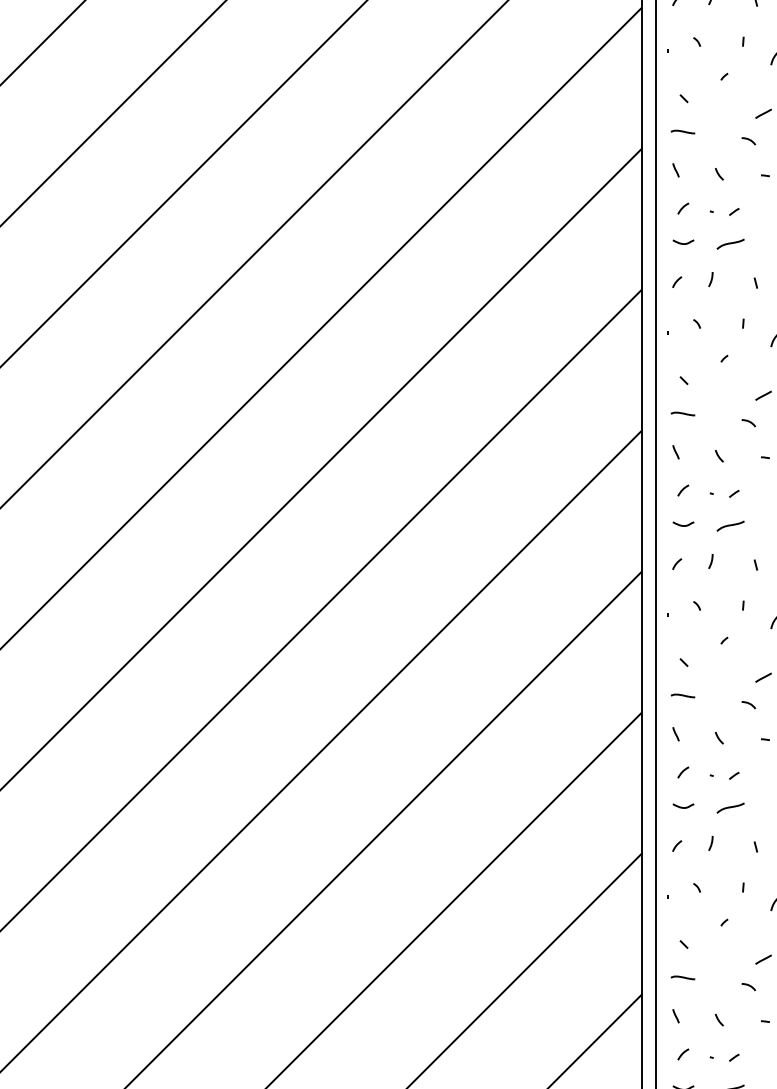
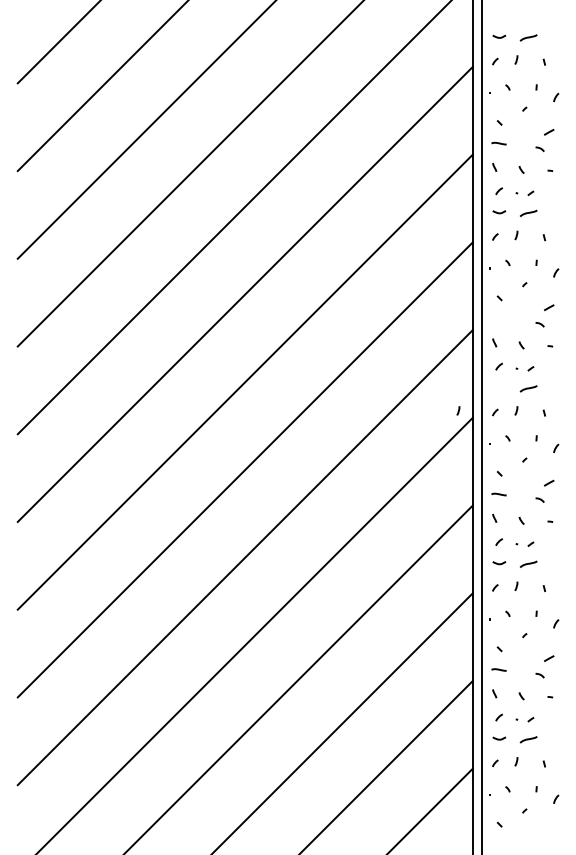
line: (682, 413) -> (498, 318), removed
curve: (683, 523) -> (499, 387), removed
curve: (617, 560) -> (458, 410), added

